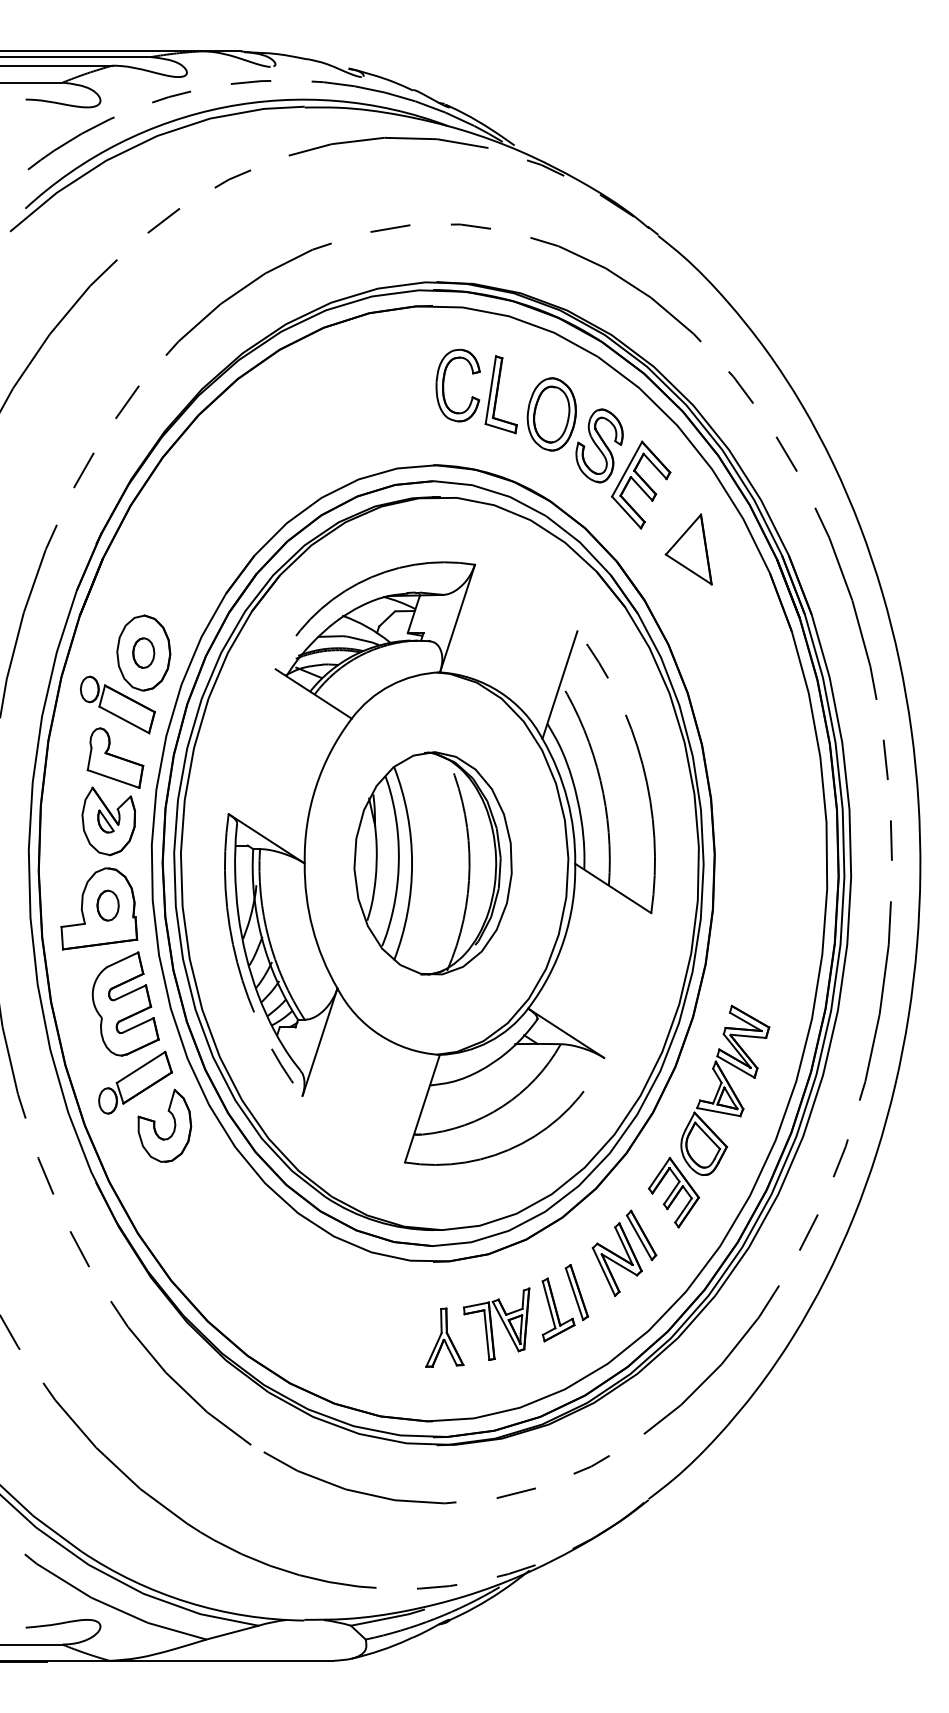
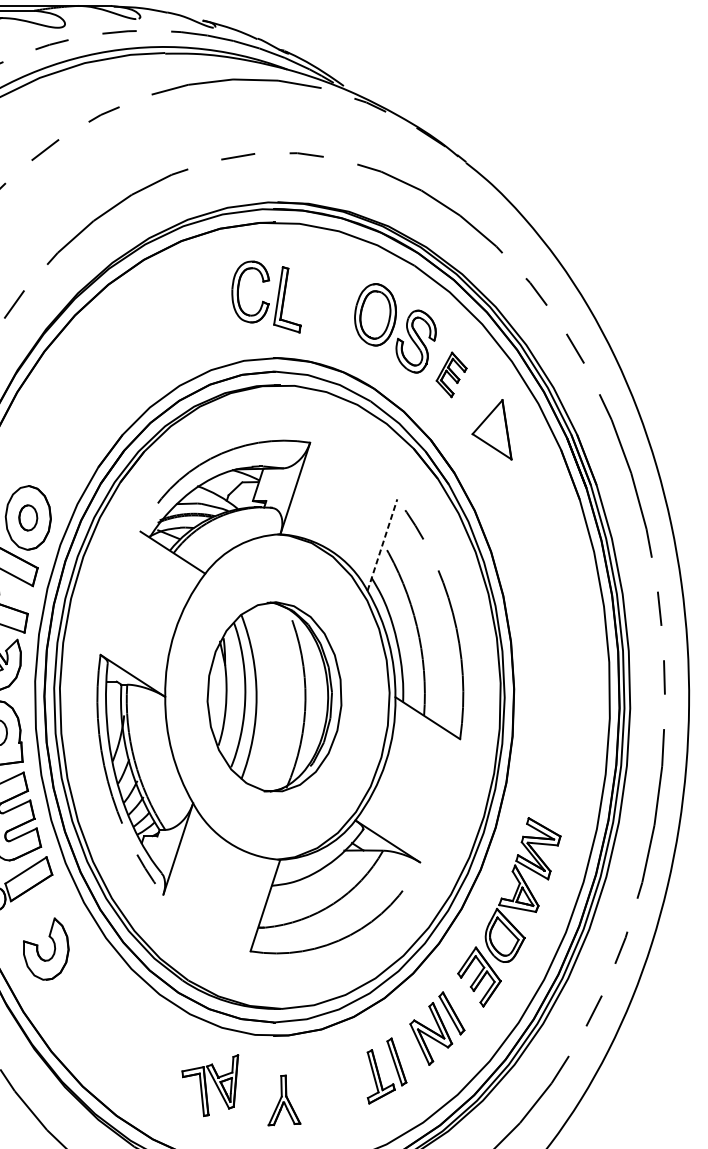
part: (476, 391) -> (266, 297), moved
part: (641, 484) -> (451, 374), size x0.6
line: (559, 685) -> (382, 545), solid -> dashed
part: (155, 1125) -> (38, 948), moved
part: (496, 1323) -> (210, 1084), moved

